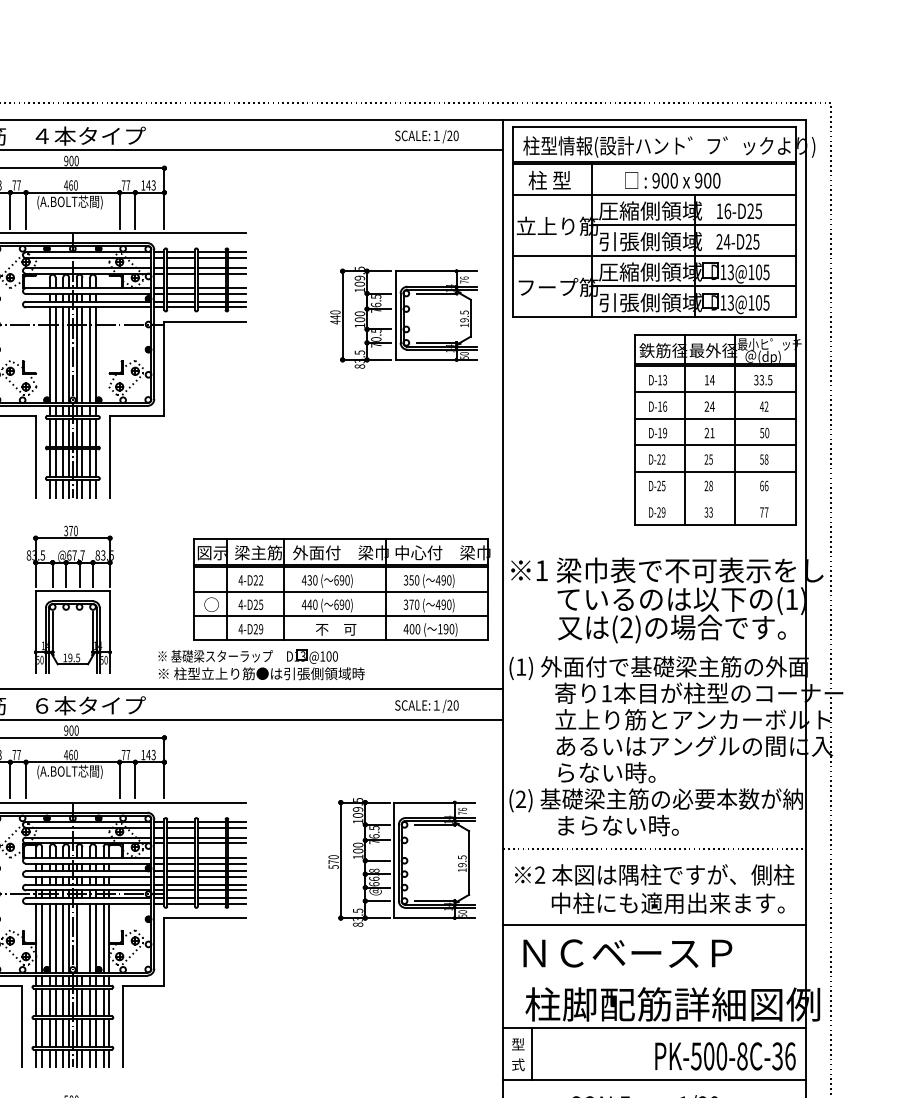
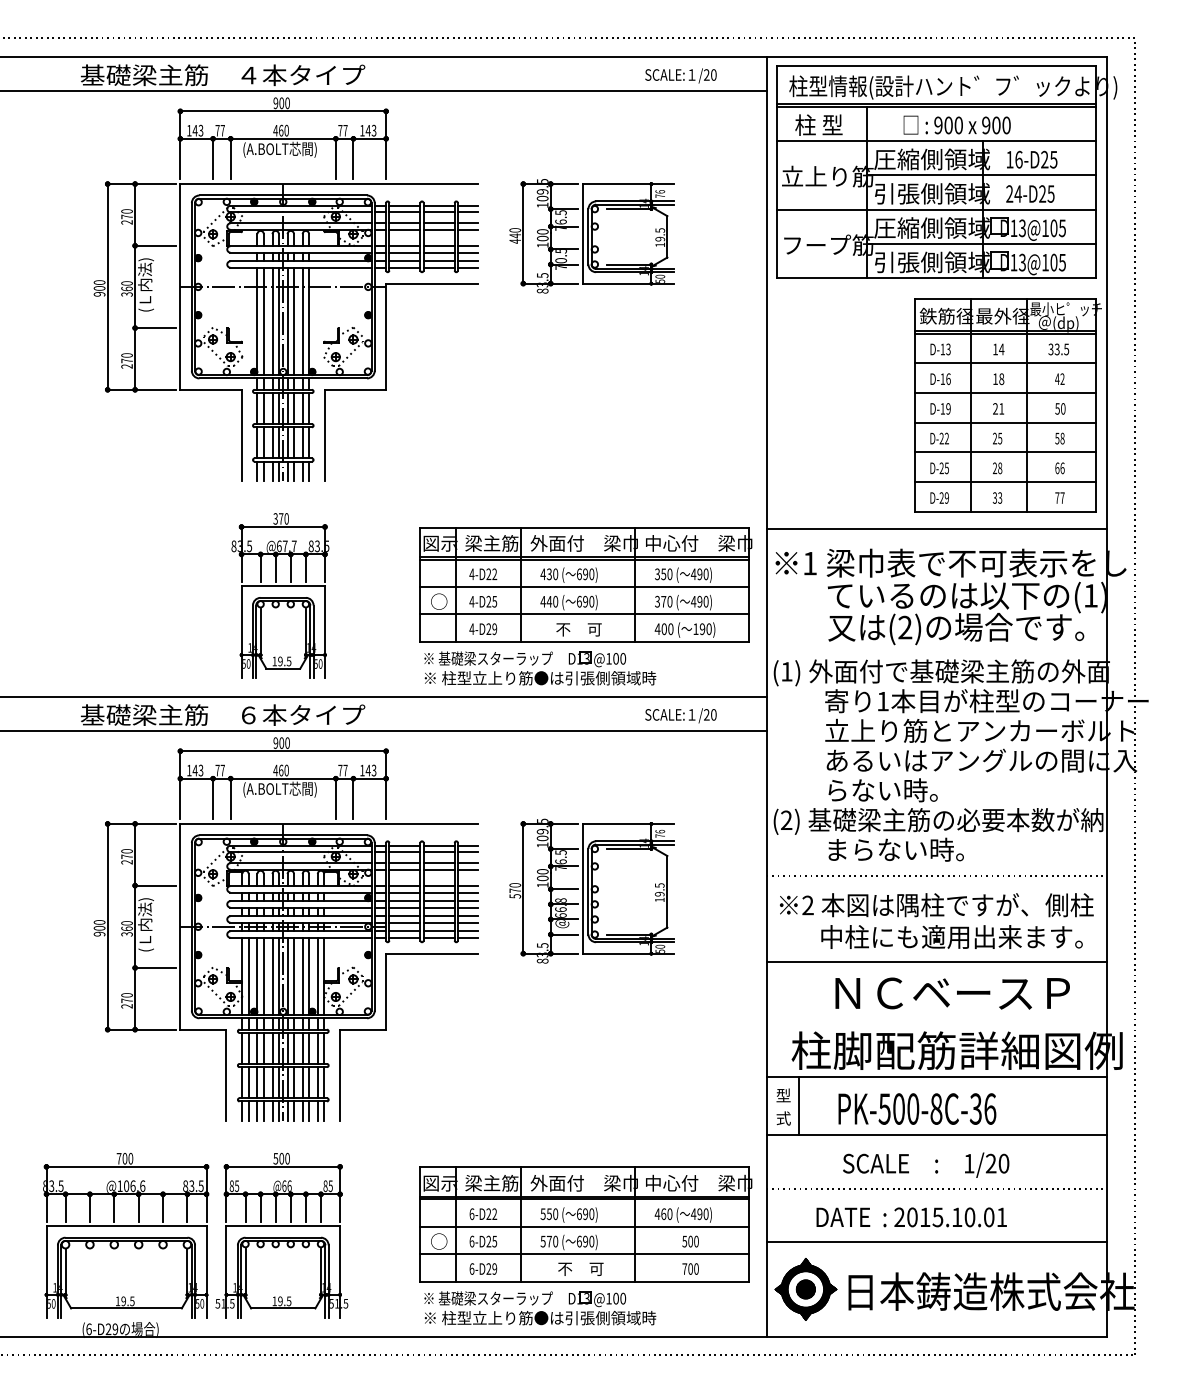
part: (403, 317) -> (591, 236), moved
text: (709, 406) -> (998, 379), 24 -> 18
line: (715, 498) -> (1005, 482), added
line: (654, 540) -> (936, 529), added
part: (261, 665) -> (540, 668), moved
part: (401, 861) -> (591, 890), moved
line: (82, 938) -> (294, 976), added
text: (627, 953) -> (952, 993), moved
text: (725, 1055) -> (917, 1108), moved

